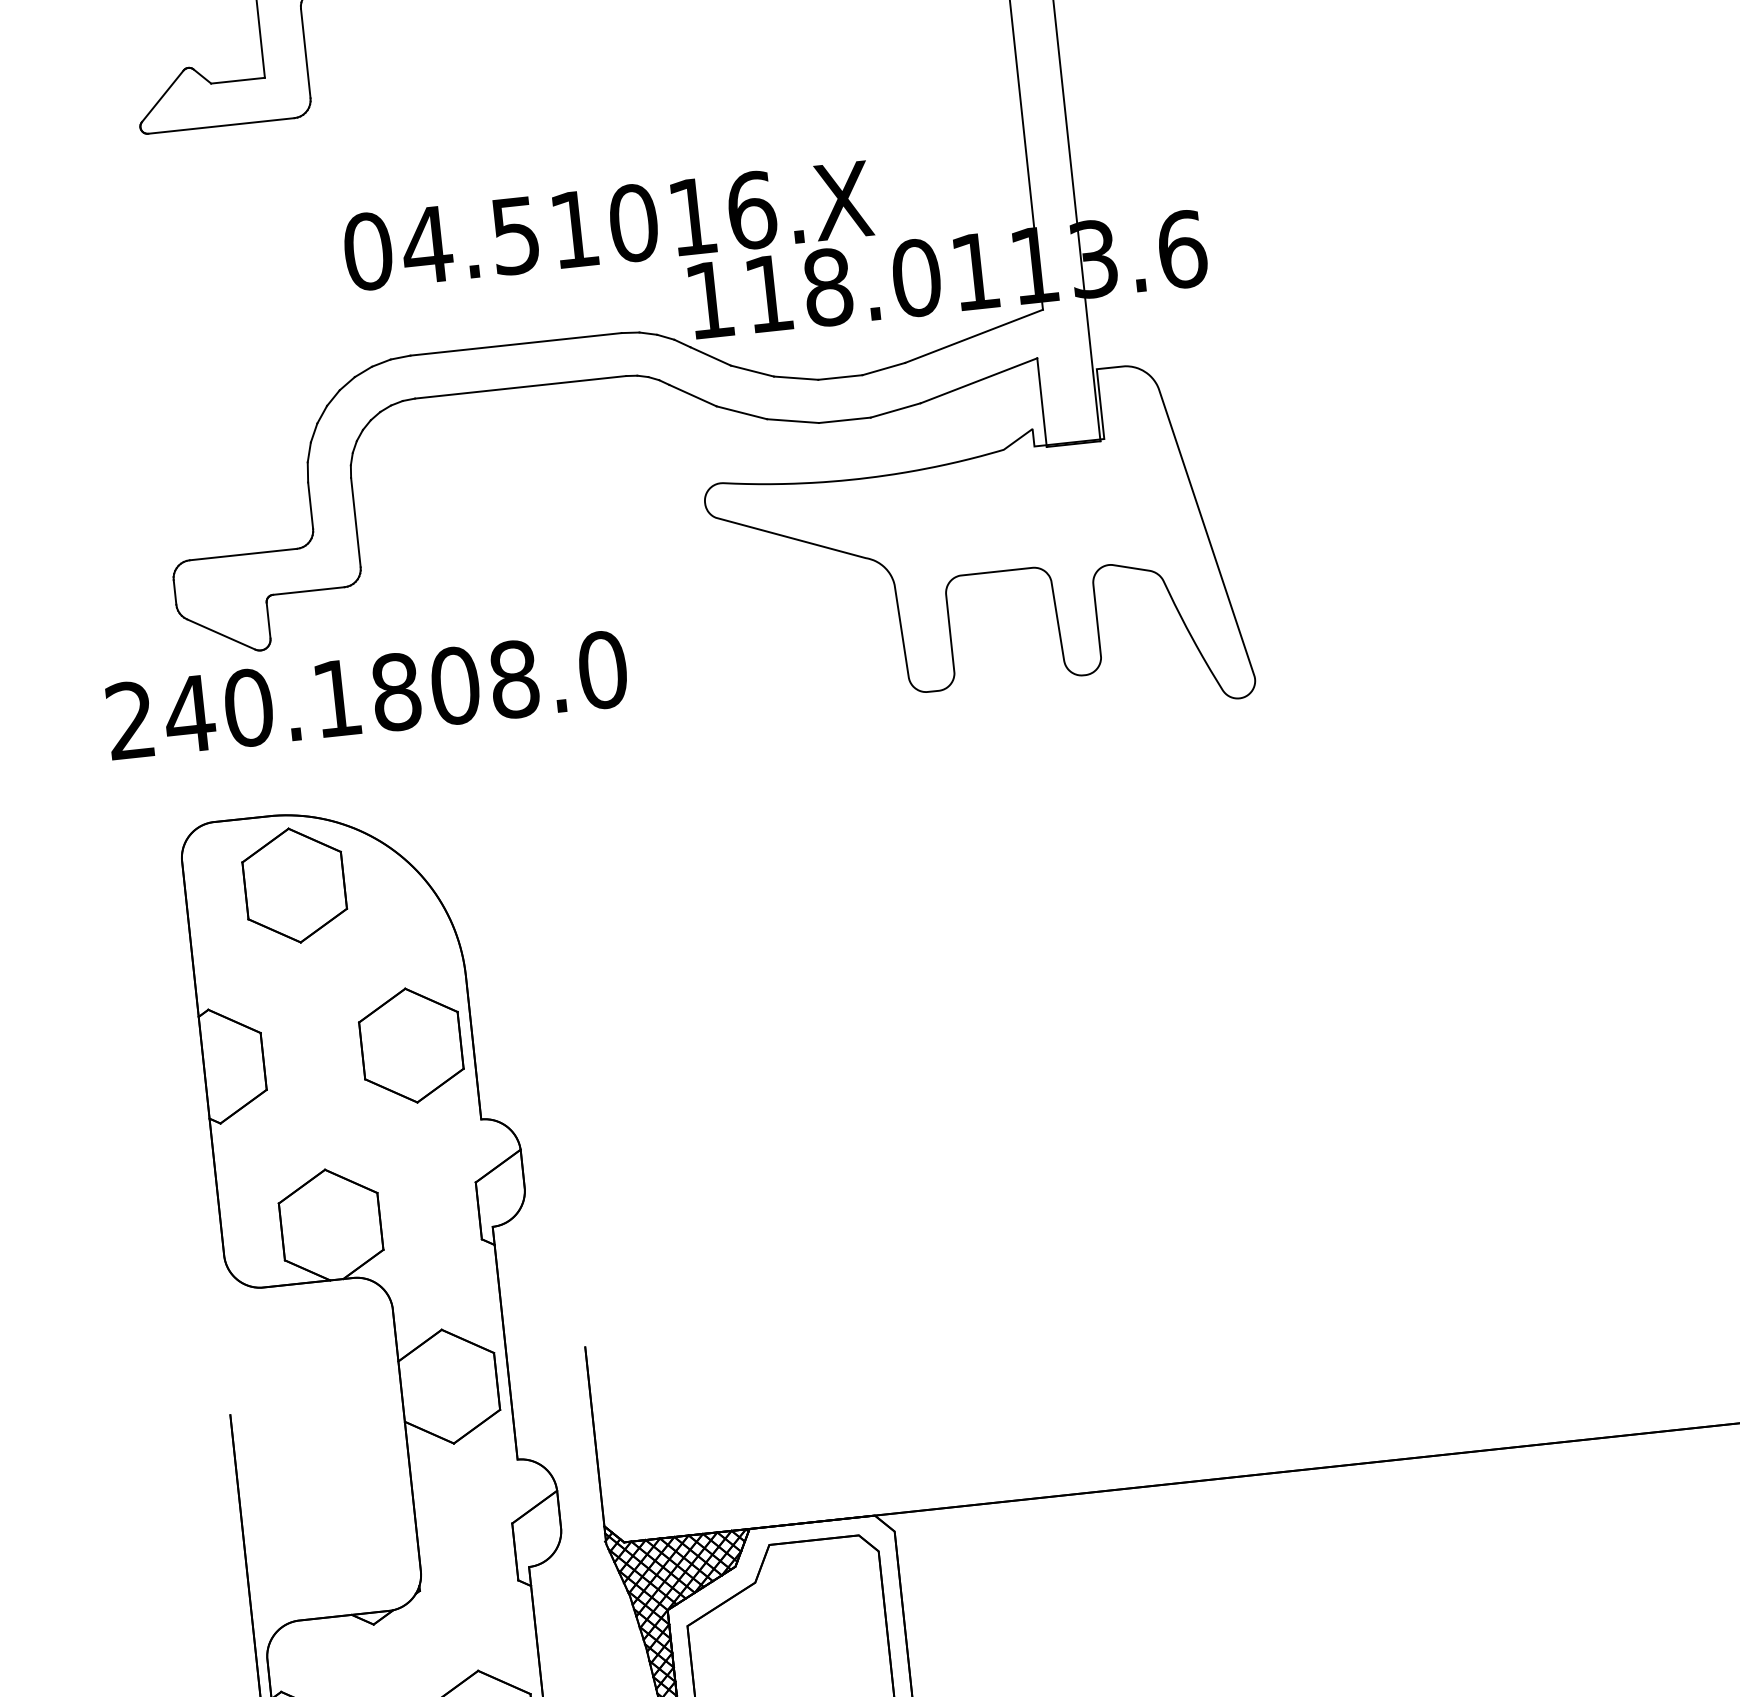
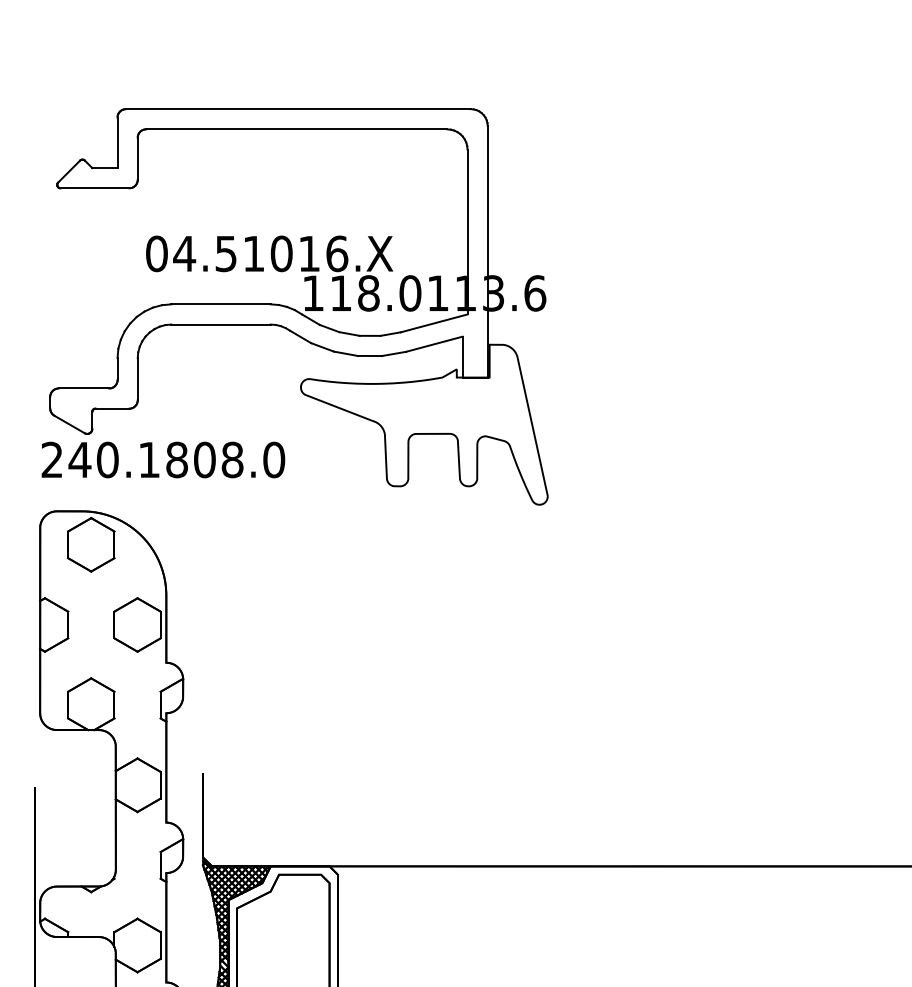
text: (367, 694) -> (163, 459), moved

